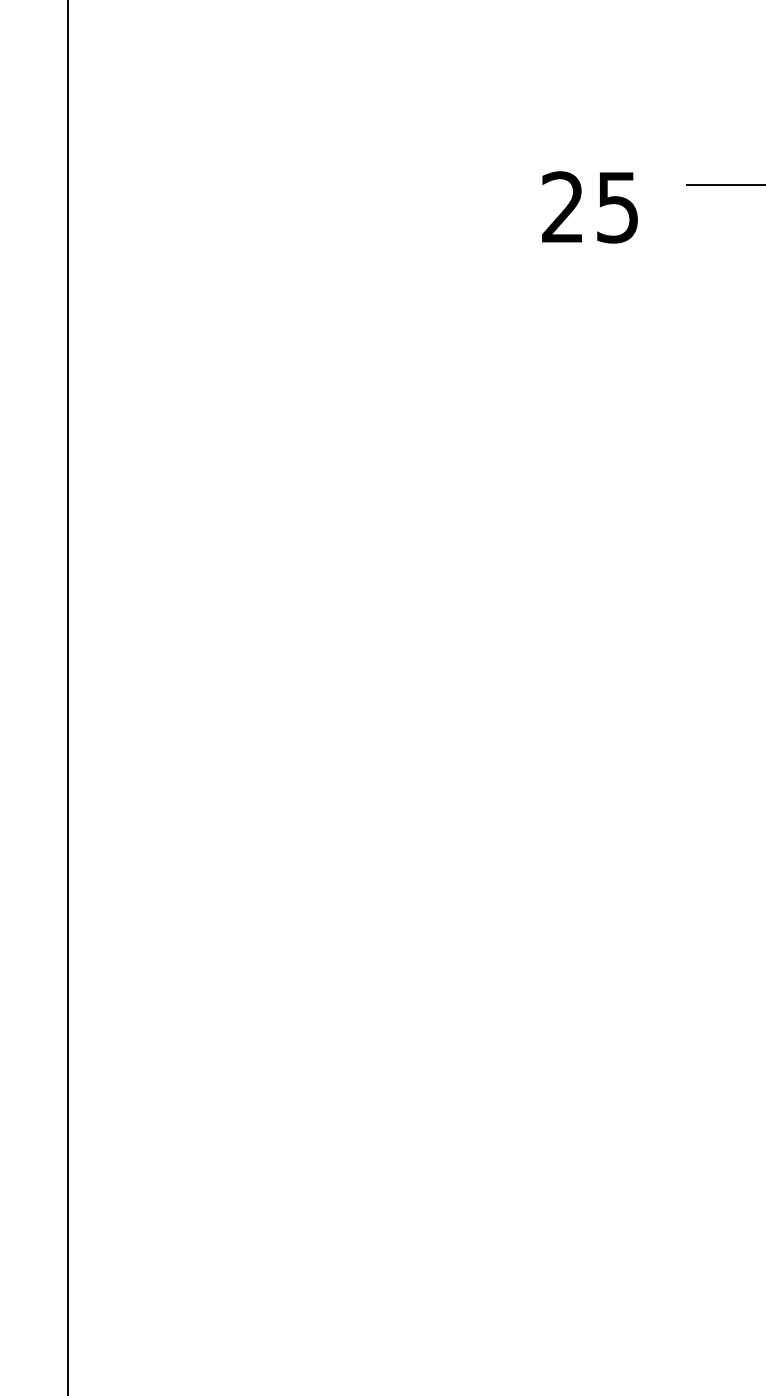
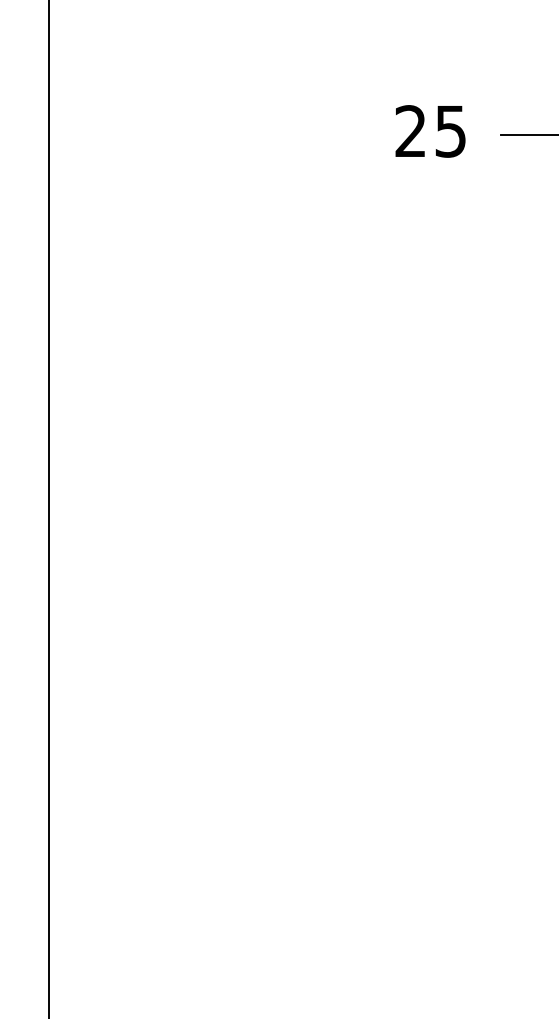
text: (589, 207) -> (430, 131), moved

